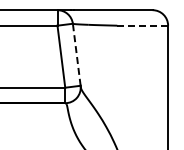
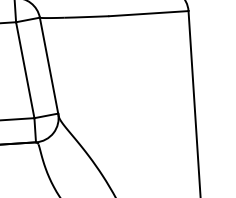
line: (142, 25) -> (148, 13), dashed -> solid
line: (76, 54) -> (48, 65), dashed -> solid

